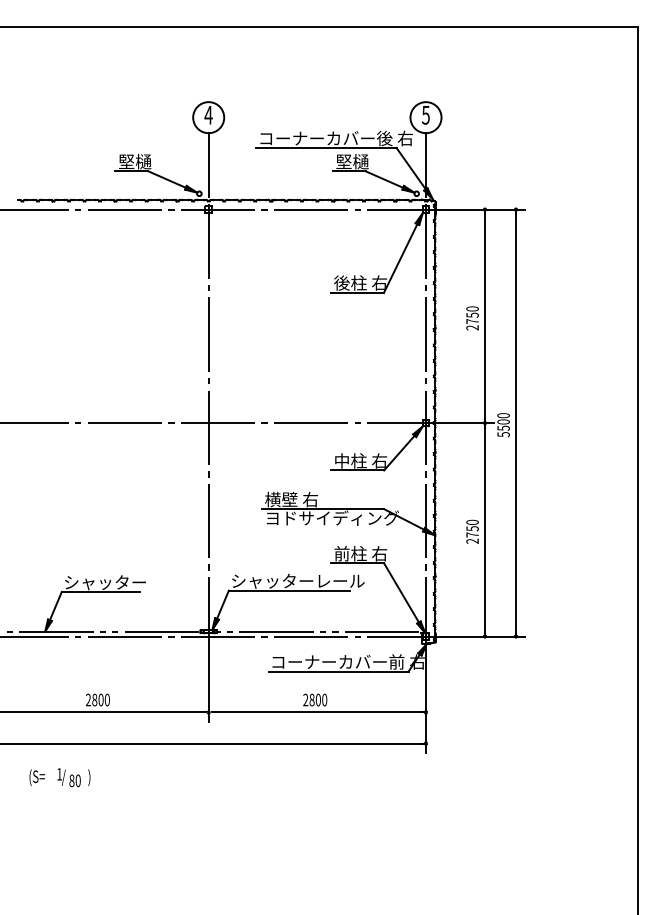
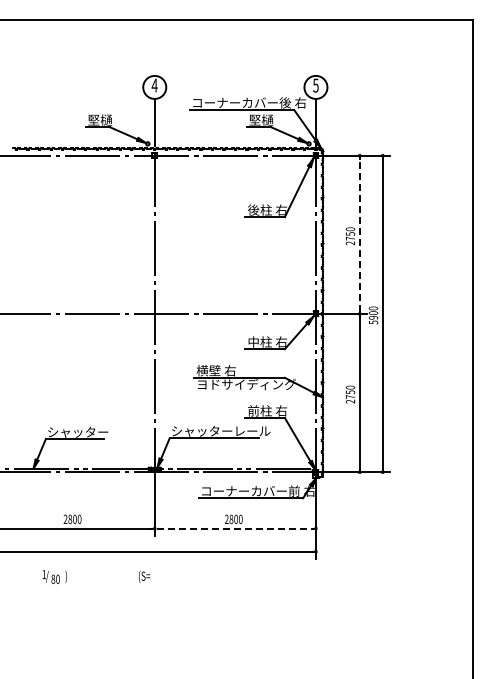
line: (484, 315) -> (359, 234), solid -> dashed
text: (503, 427) -> (373, 317), 5500 -> 5900
line: (317, 712) -> (235, 528), solid -> dashed
text: (37, 777) -> (144, 576), moved

